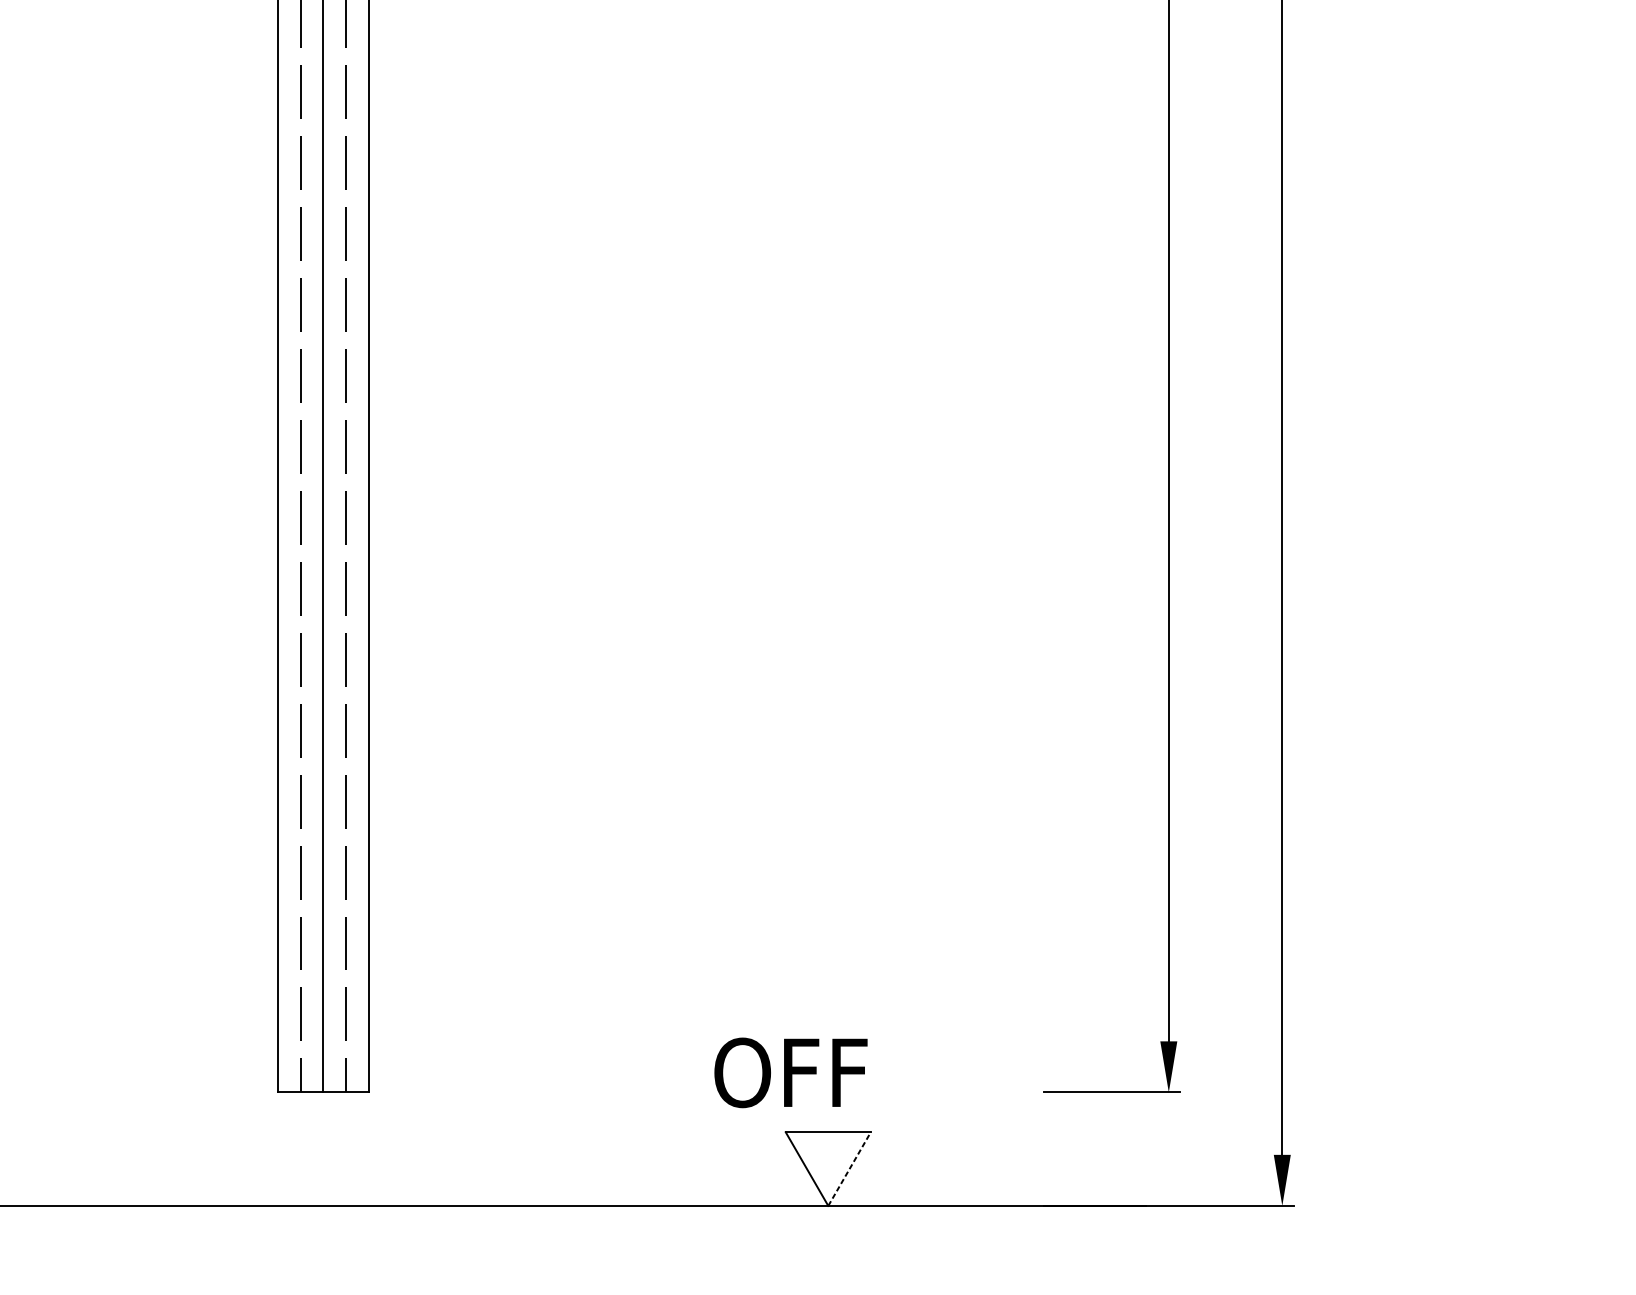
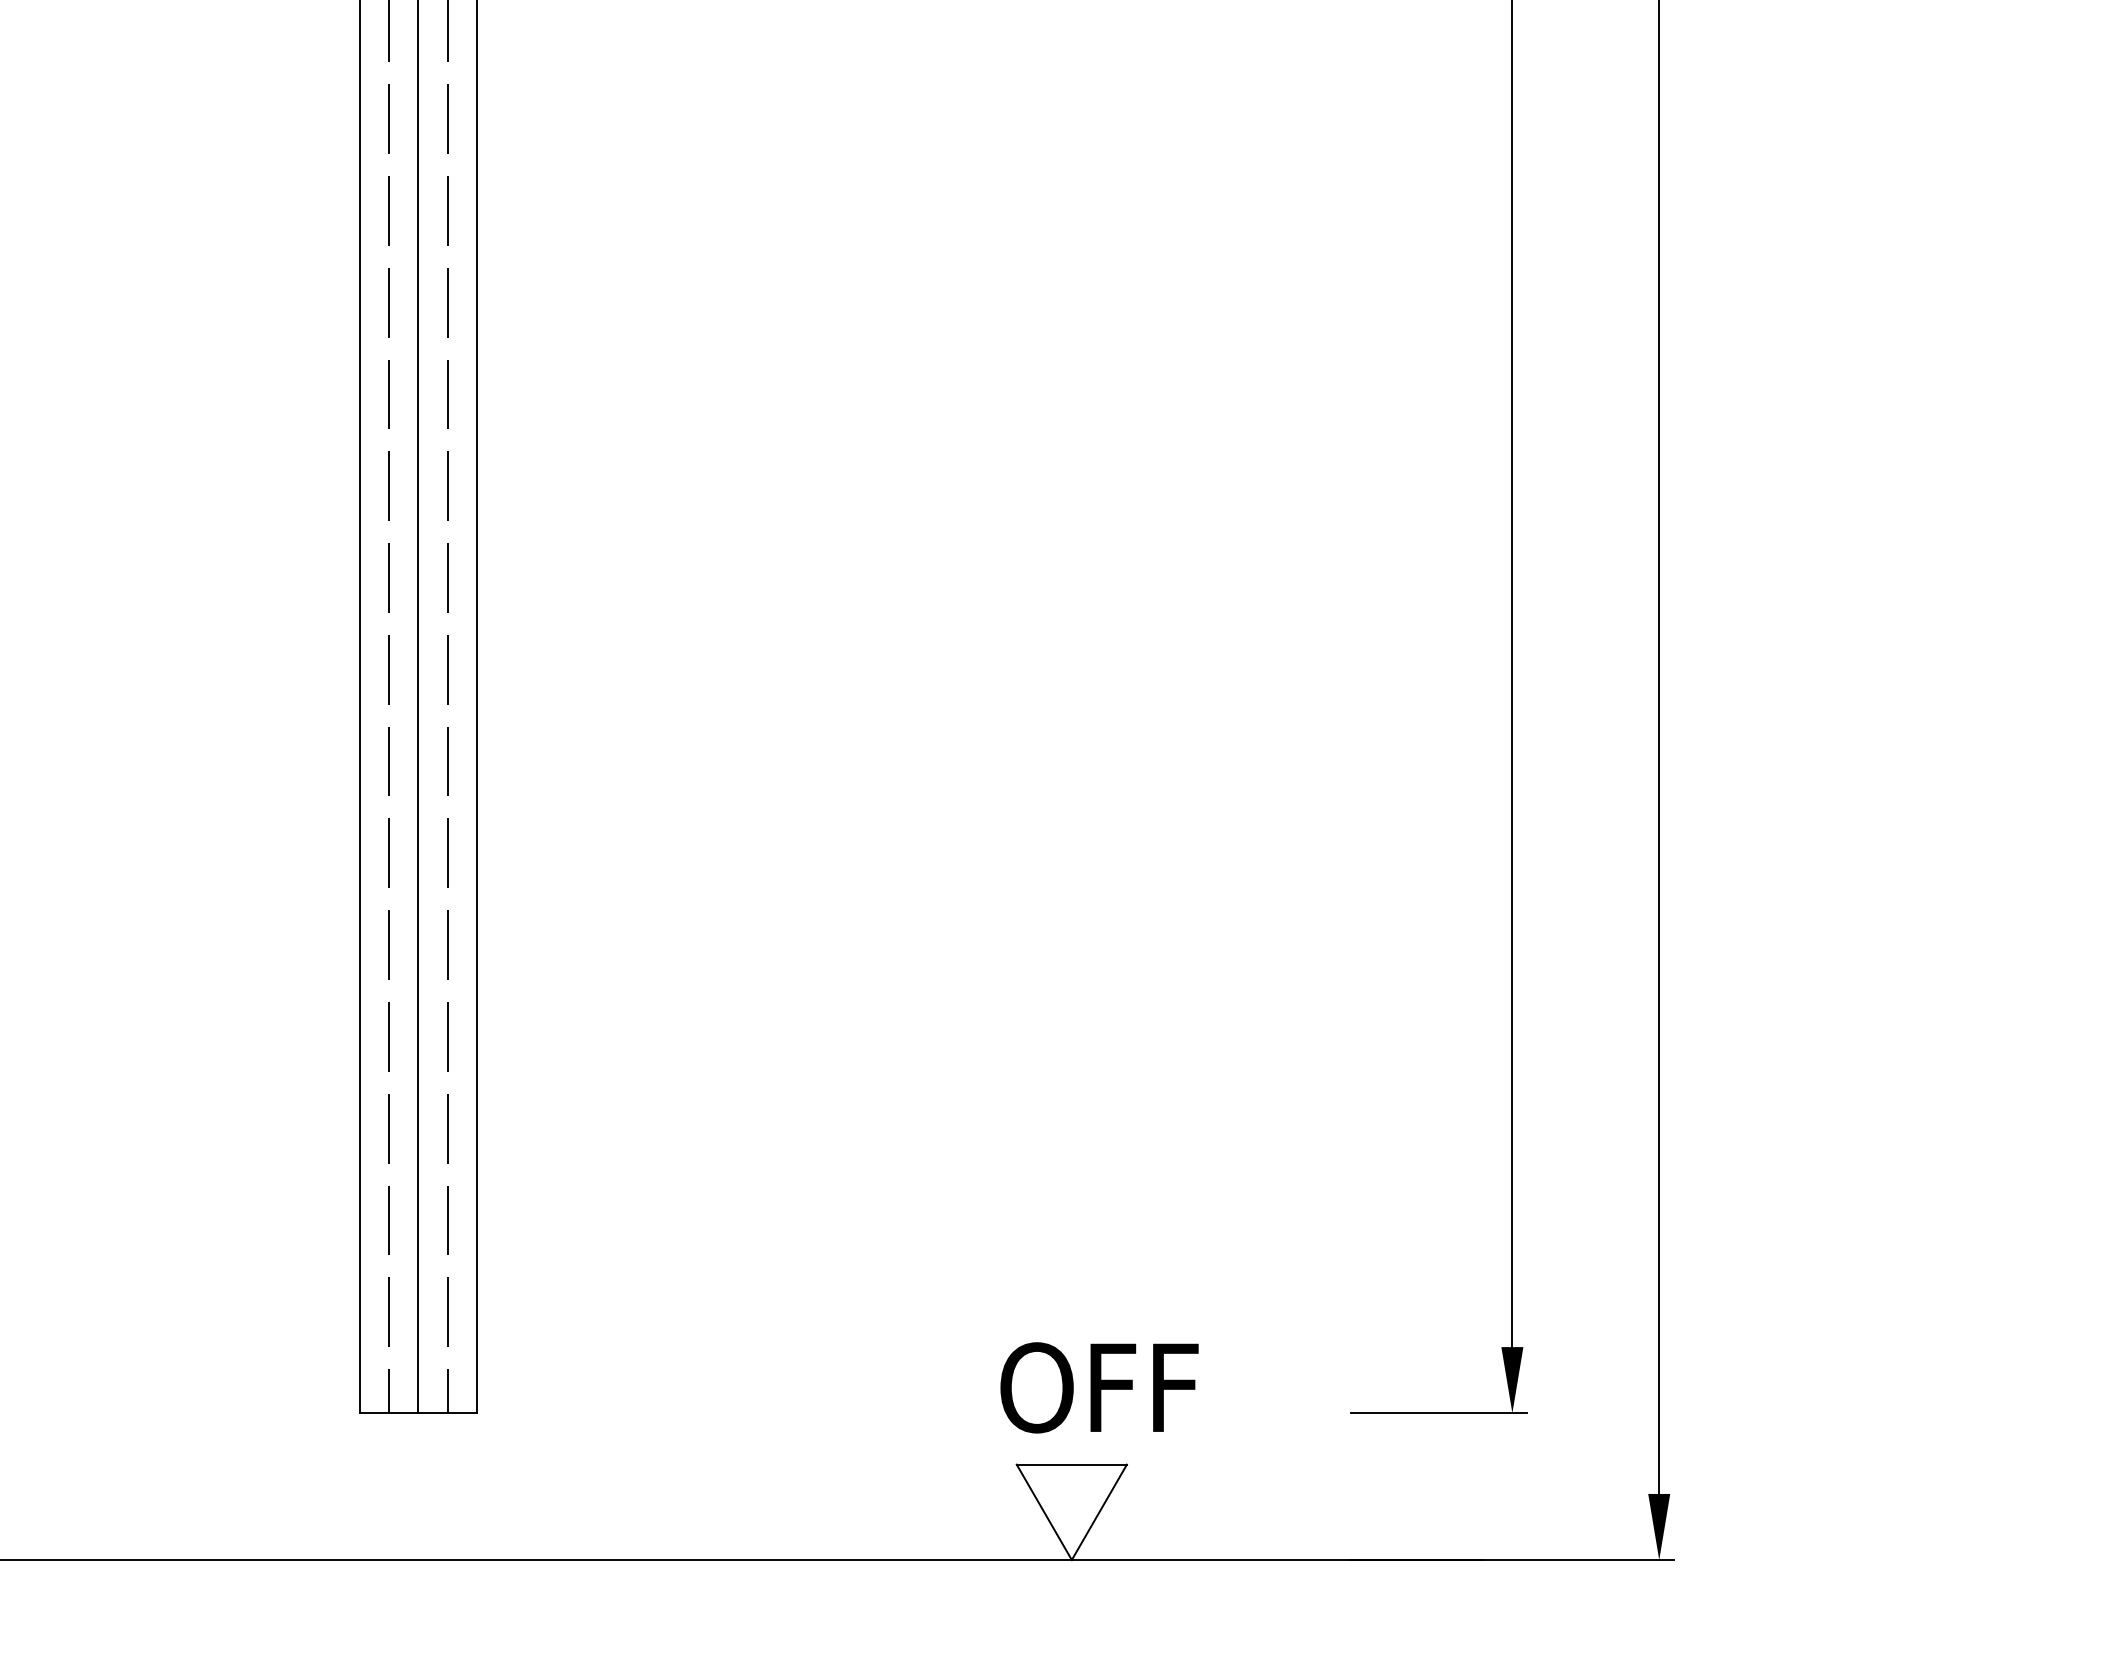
text: (790, 1072) -> (1099, 1387), moved
line: (849, 1168) -> (1099, 1511), dashed -> solid

